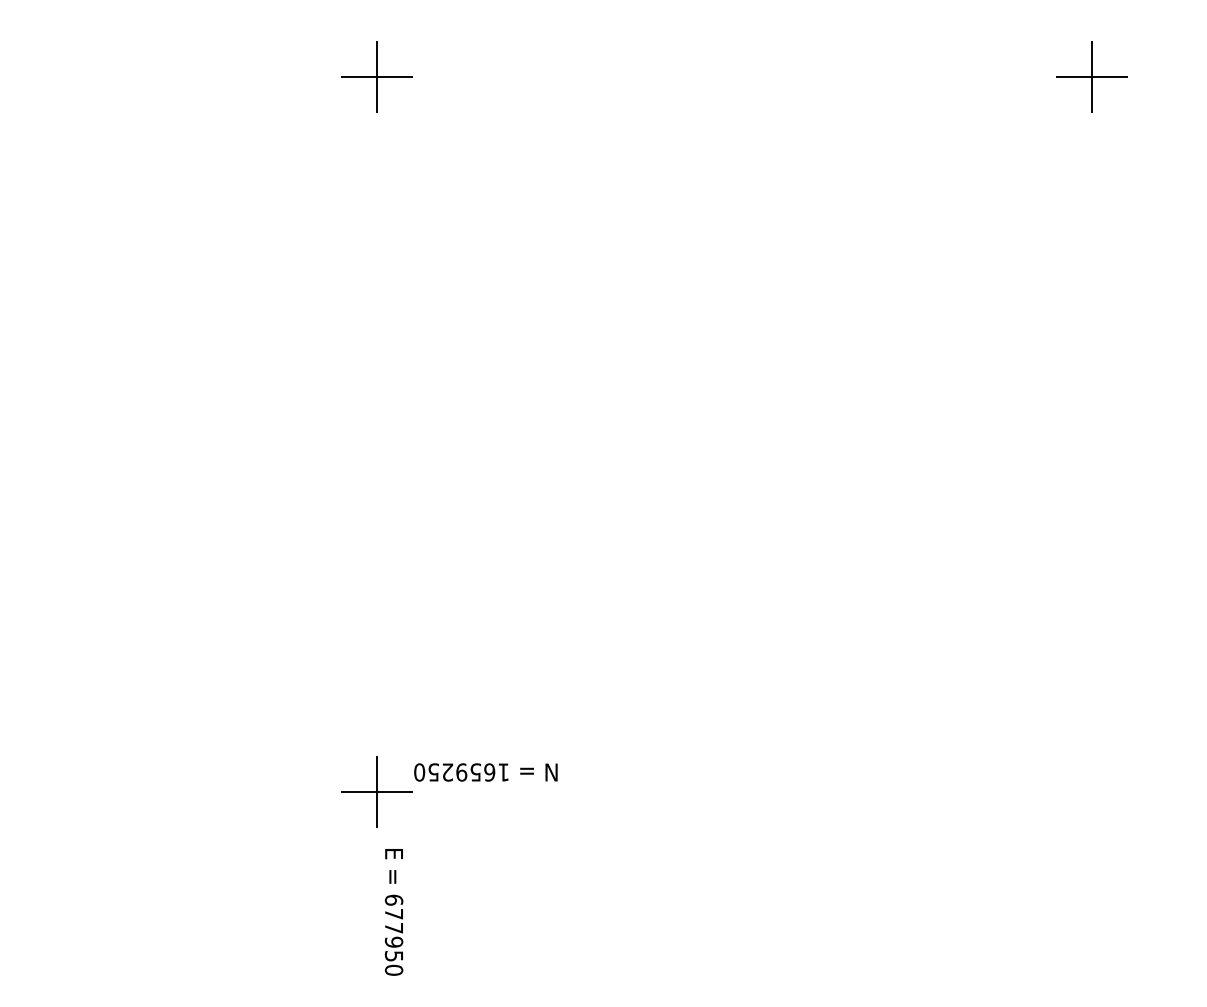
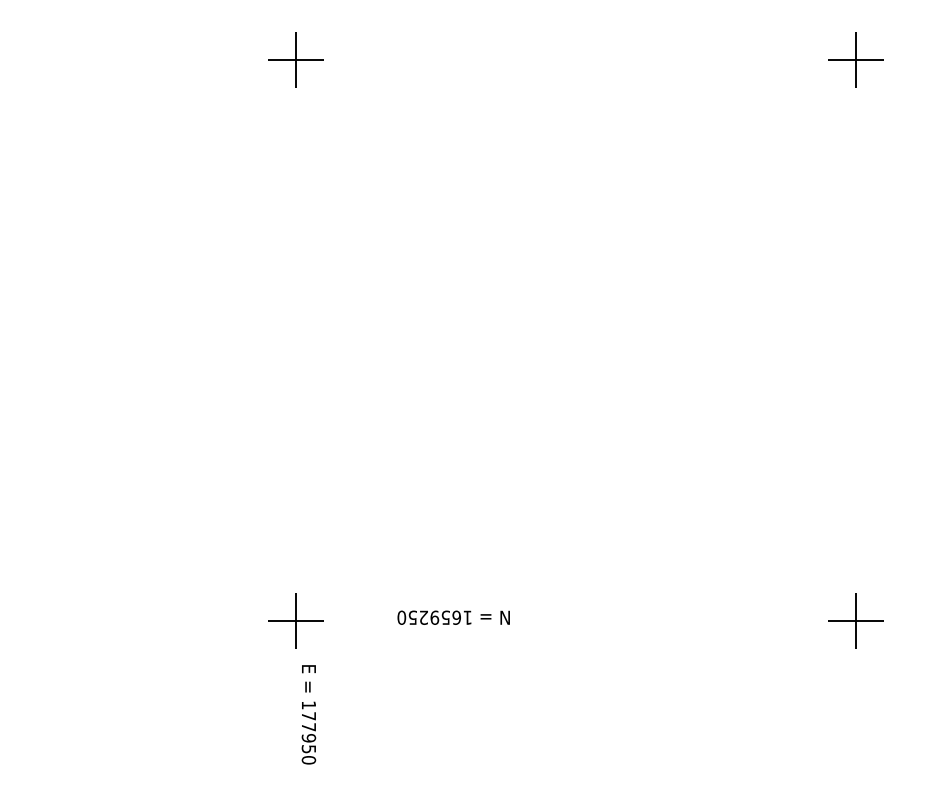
text: (485, 772) -> (453, 617), moved
part: (1091, 791) -> (855, 620), added
text: (393, 899) -> (308, 704), 677950 -> 177950

